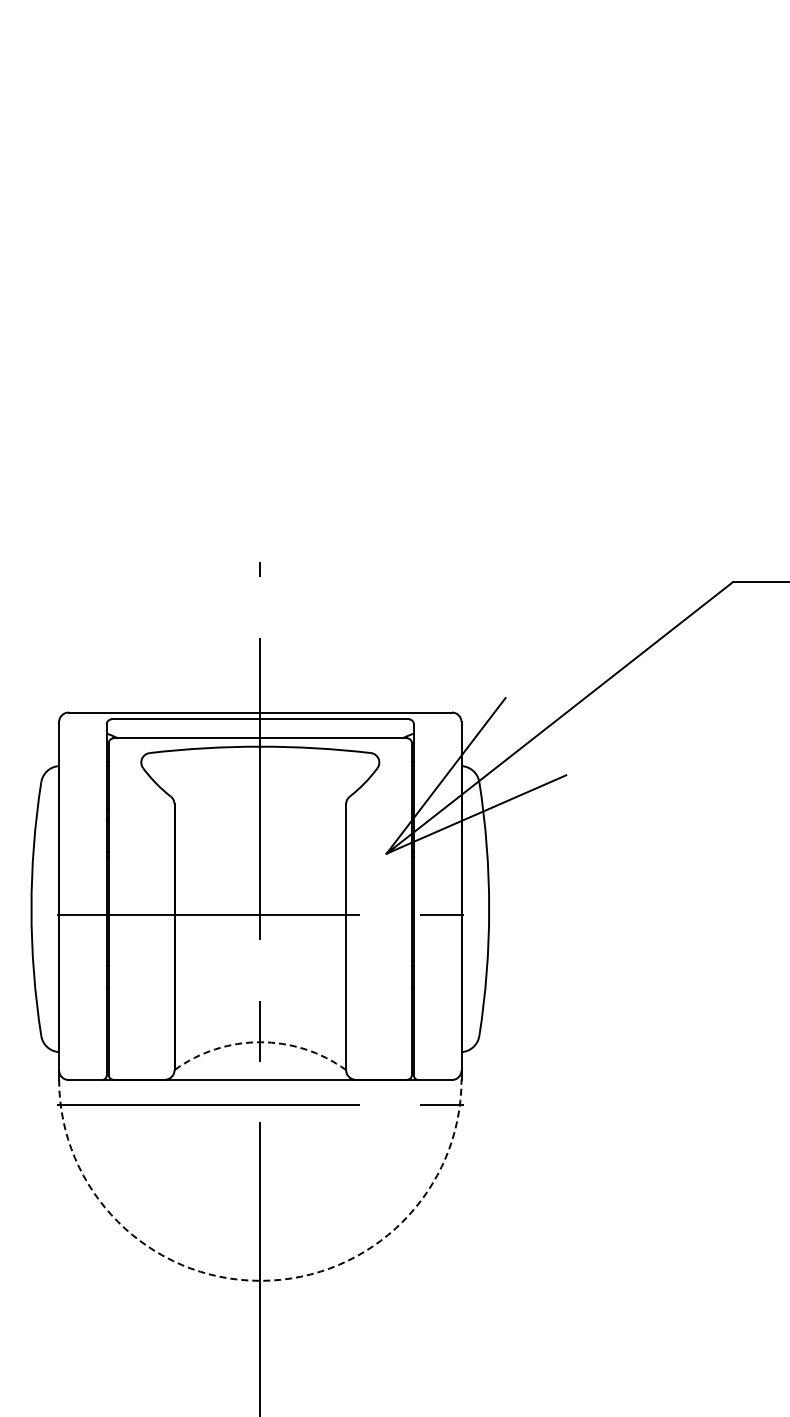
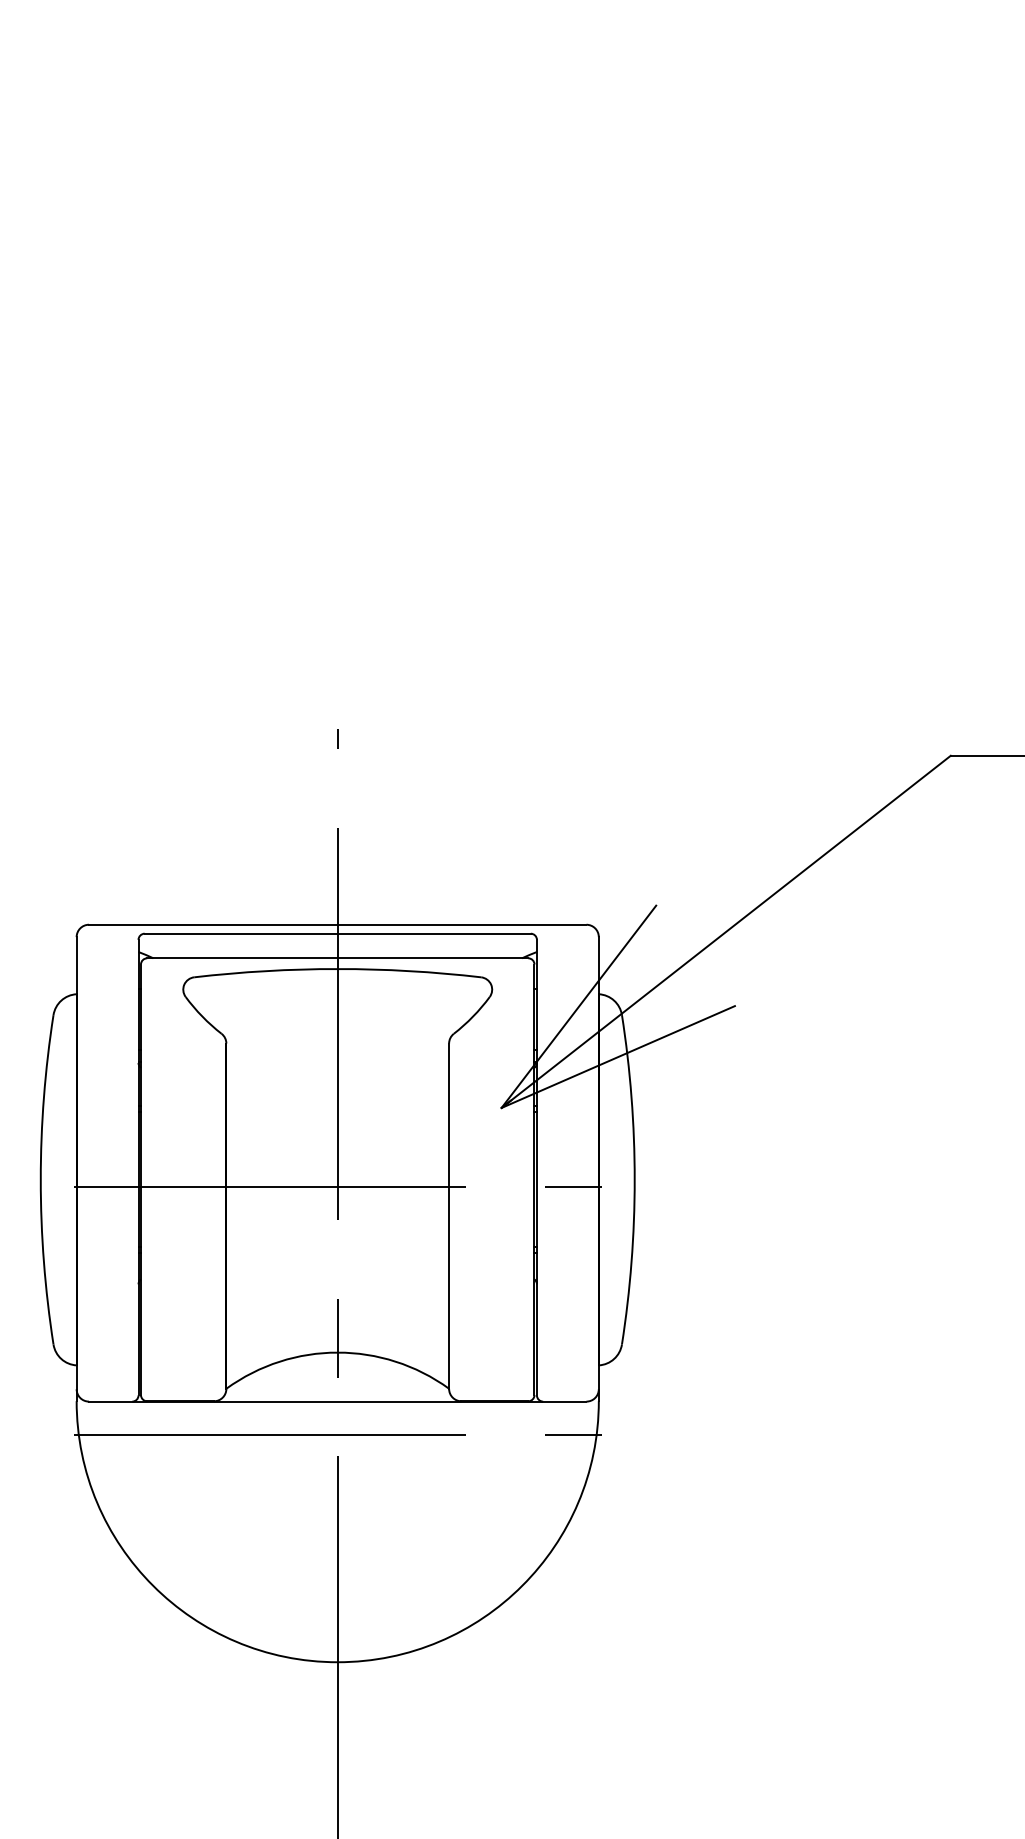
arc: (260, 1042) -> (337, 1352), dashed -> solid
arc: (260, 1280) -> (337, 1661), dashed -> solid

